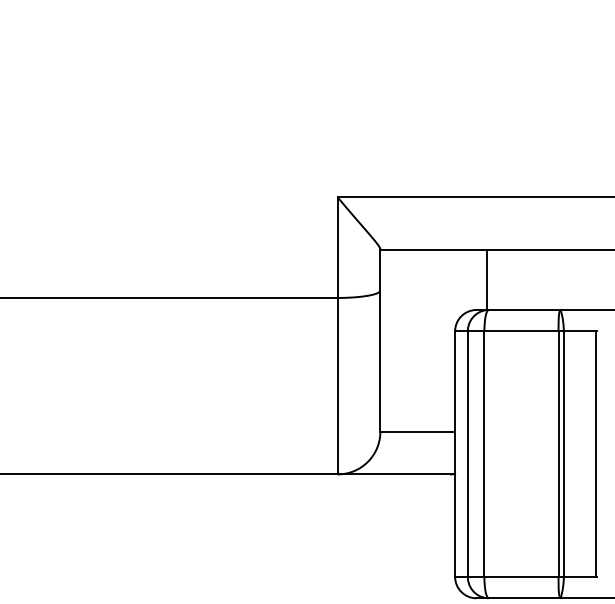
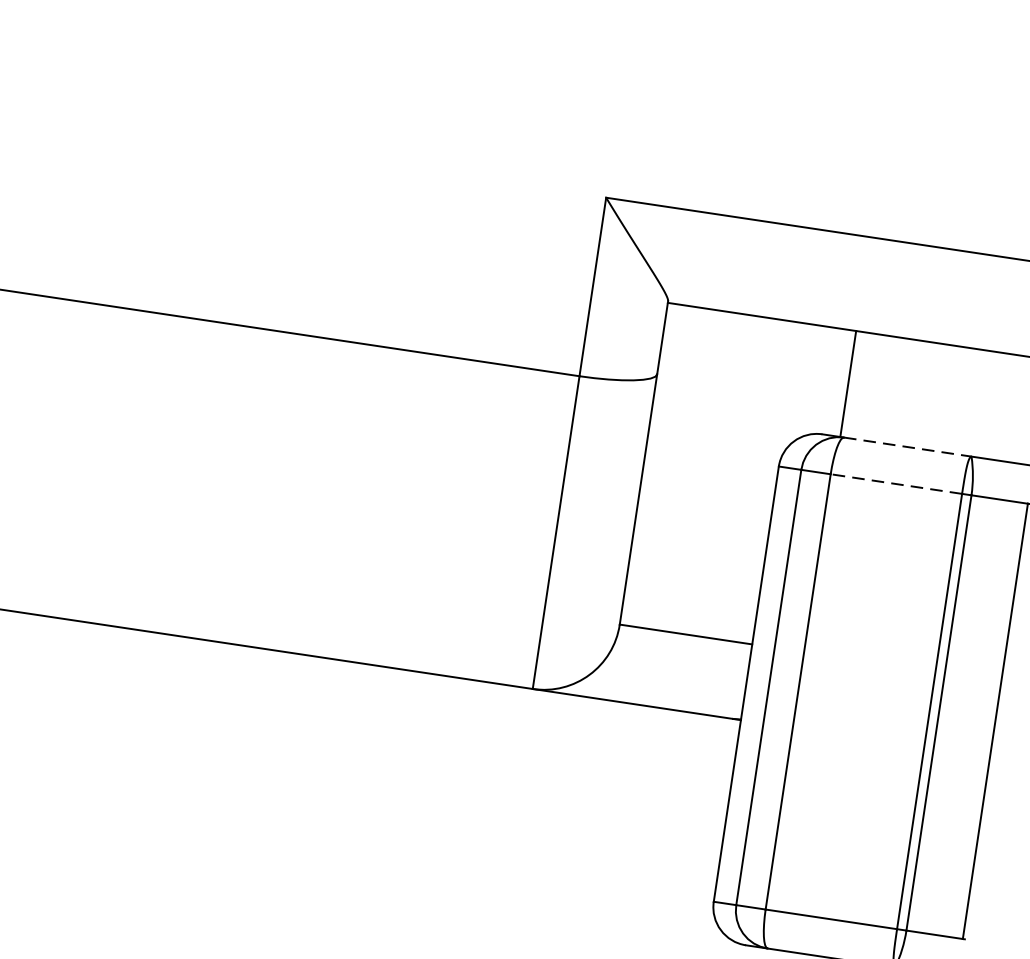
line: (524, 310) -> (907, 447), solid -> dashed
line: (520, 331) -> (894, 484), solid -> dashed

